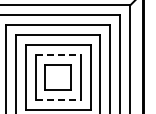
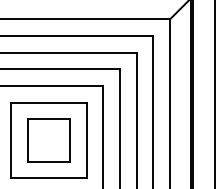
line: (58, 54) -> (49, 101), dashed -> solid
line: (58, 100) -> (49, 179), dashed -> solid

